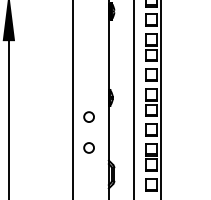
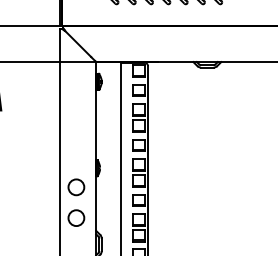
circle: (89, 117) -> (76, 187), size x1.6
circle: (89, 148) -> (76, 218), size x1.6

